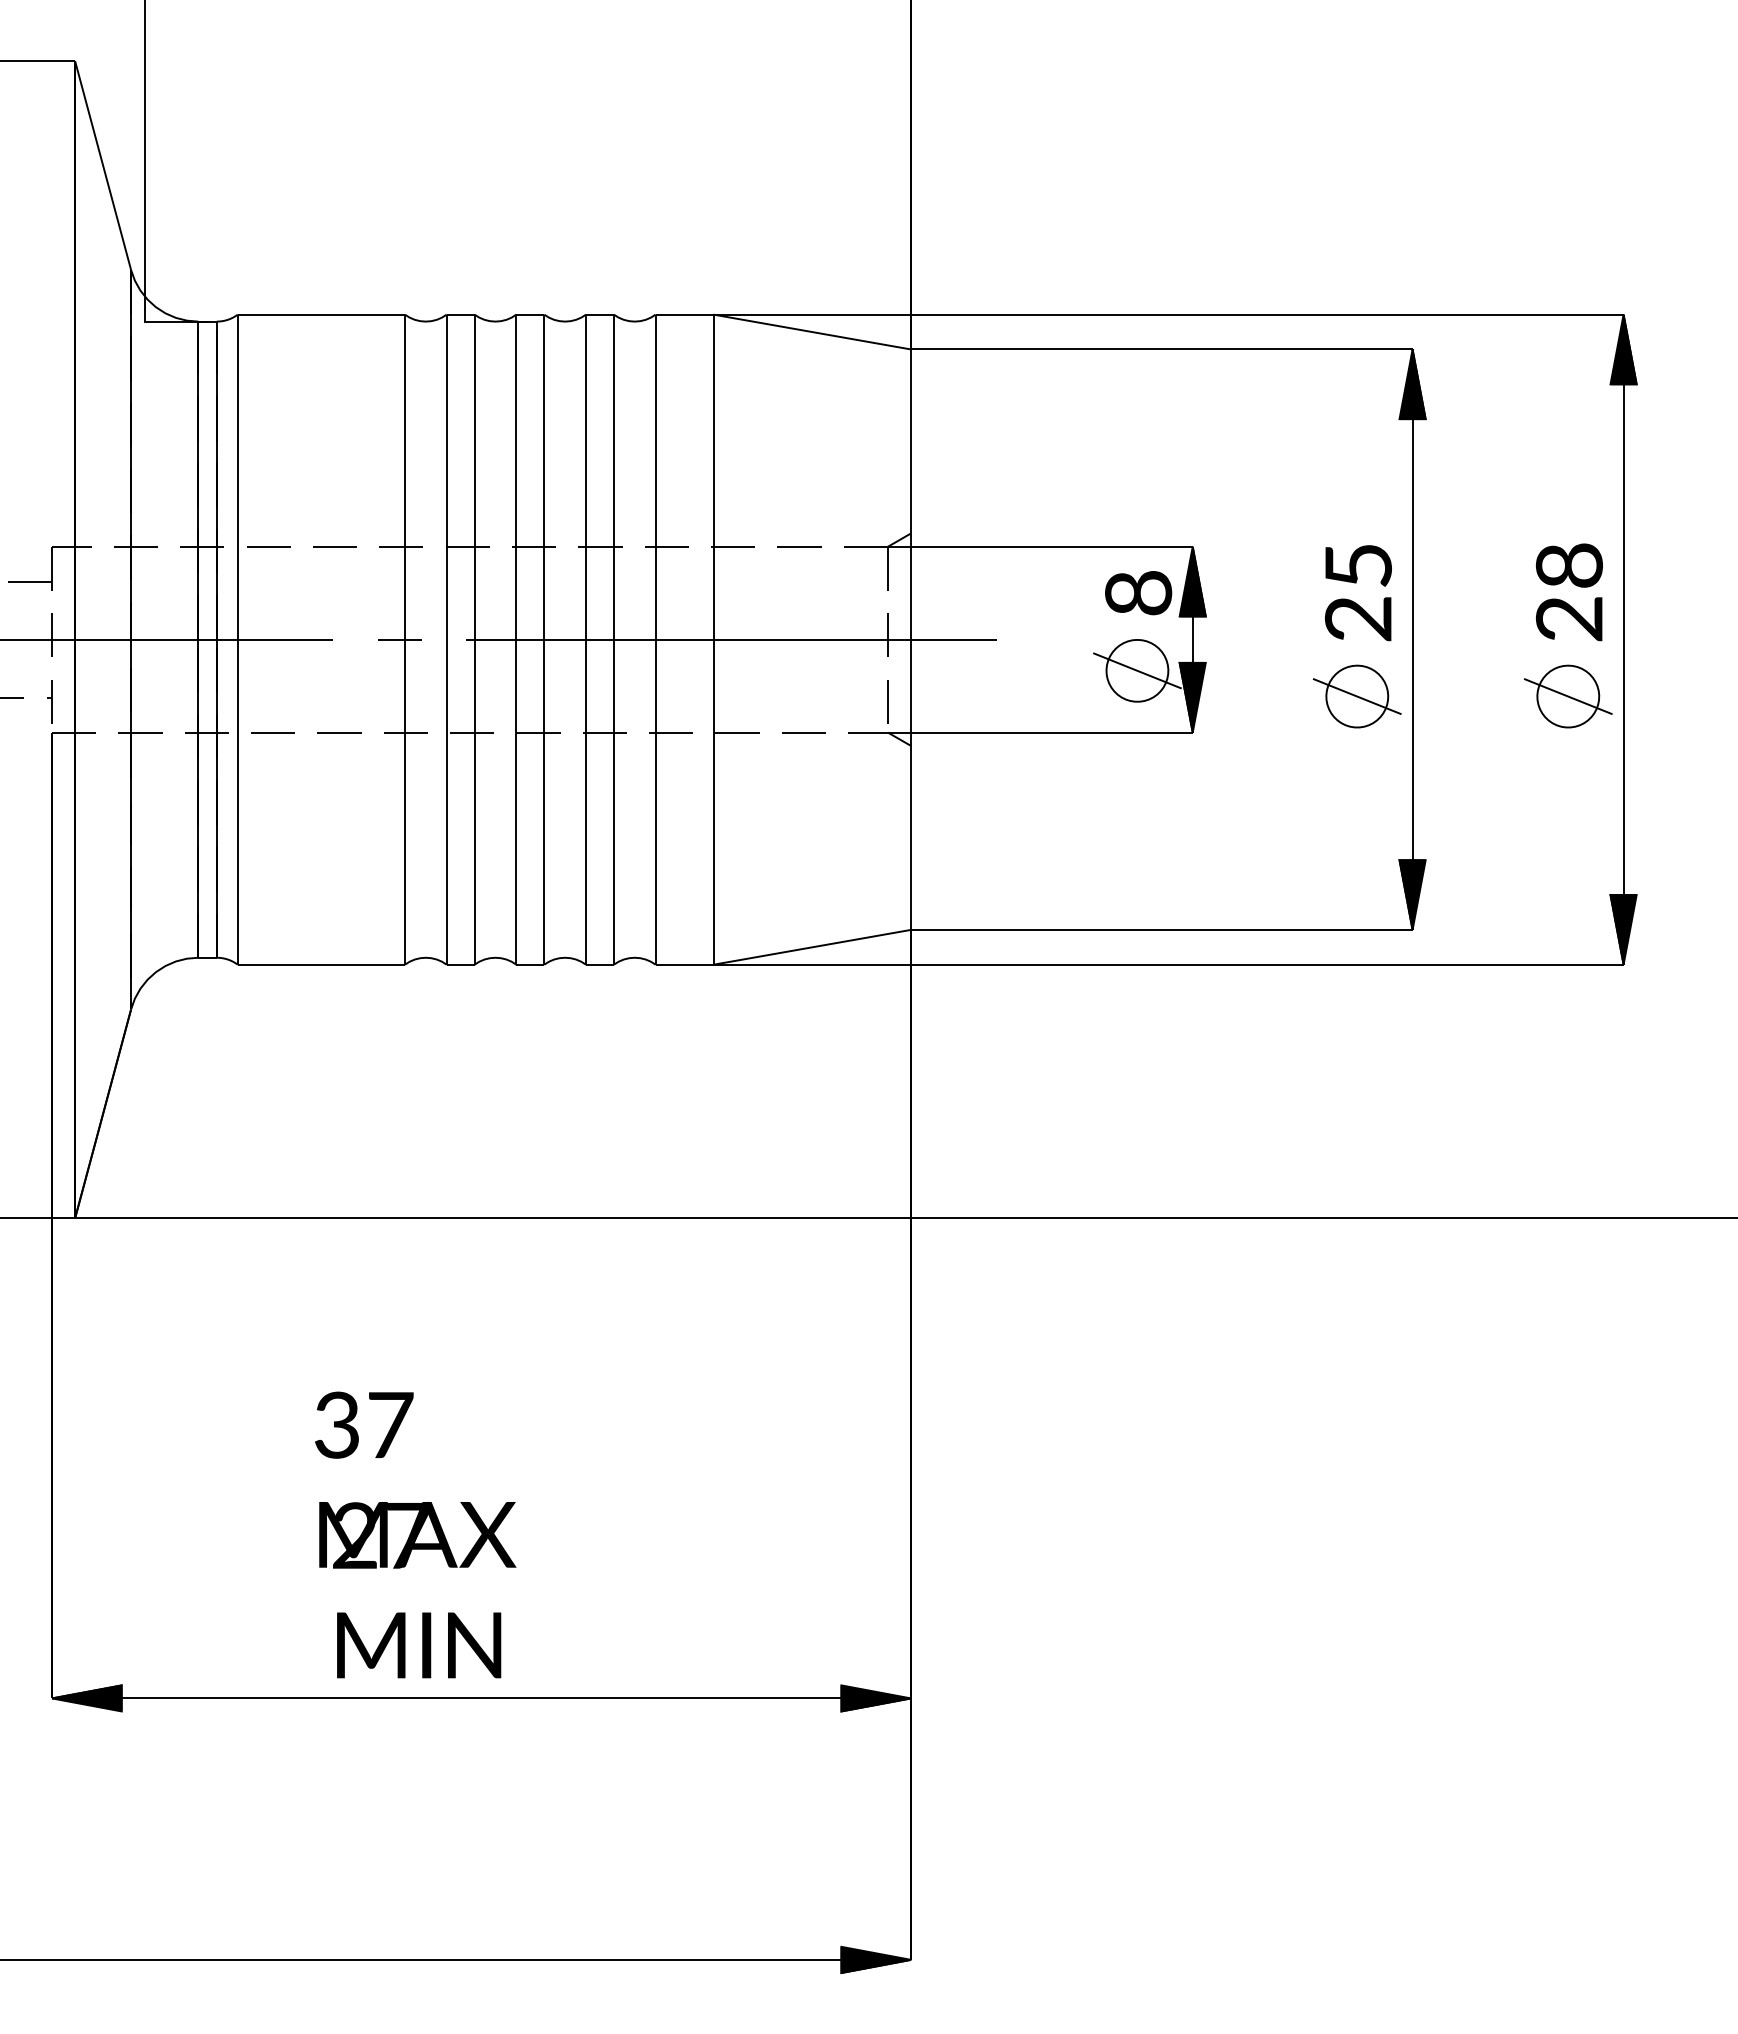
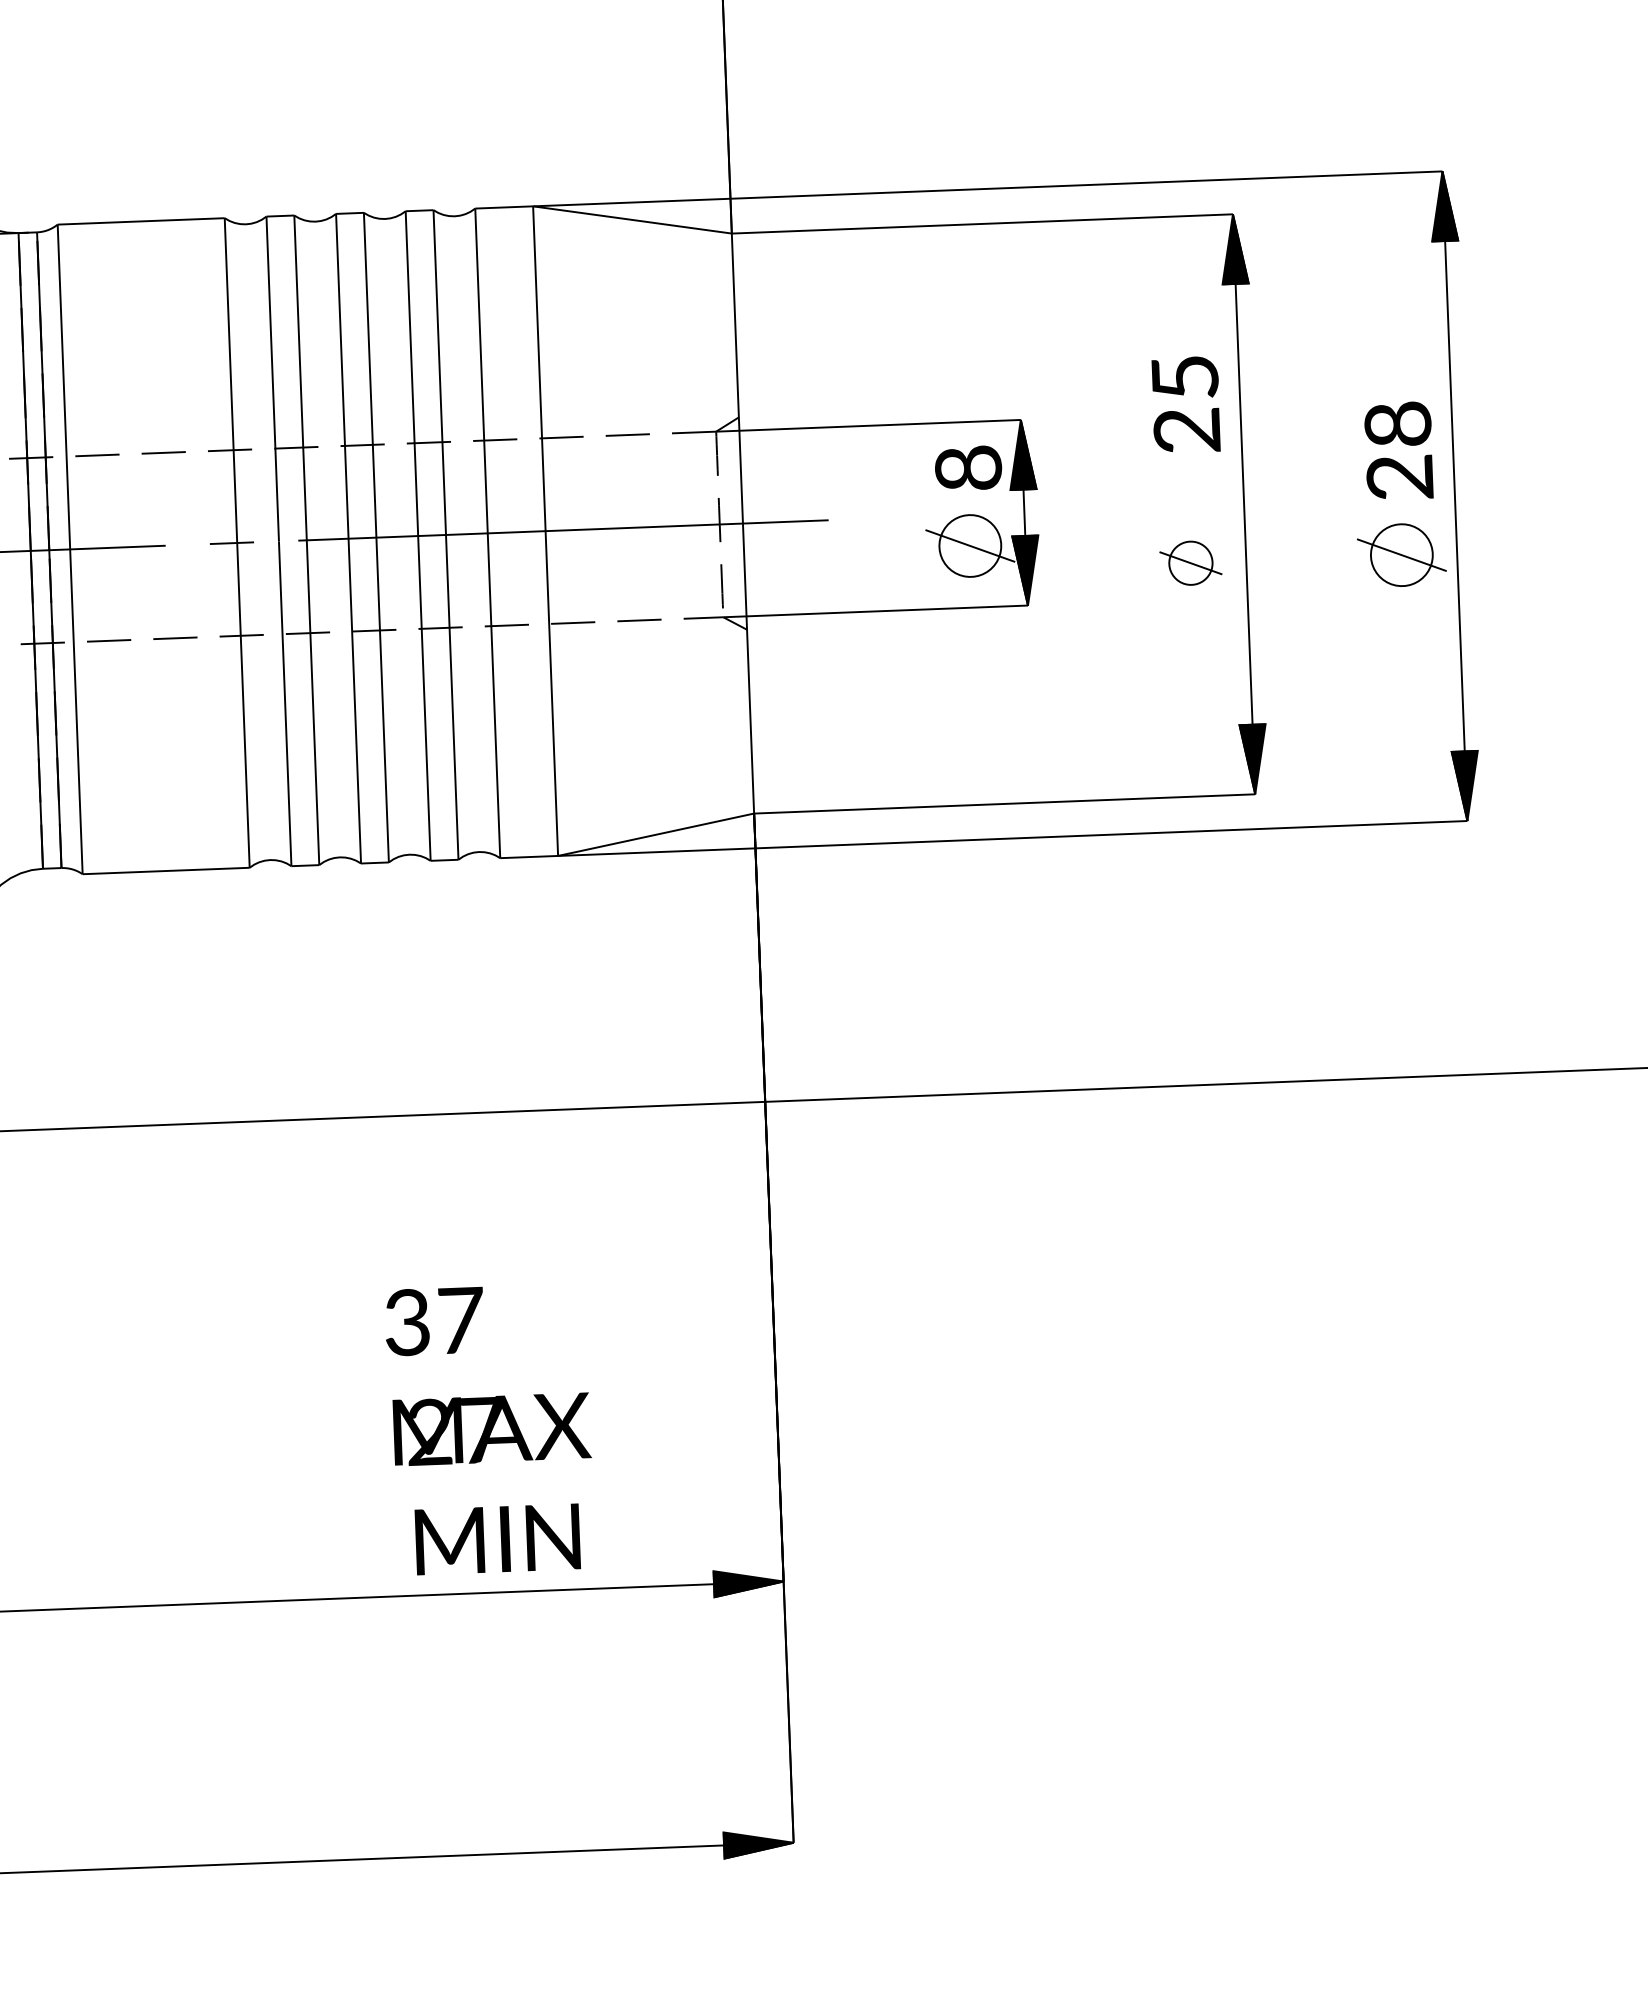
text: (1358, 593) -> (1186, 405), moved
part: (1356, 696) -> (1190, 563), size x0.7
text: (415, 1534) -> (489, 1428), moved

